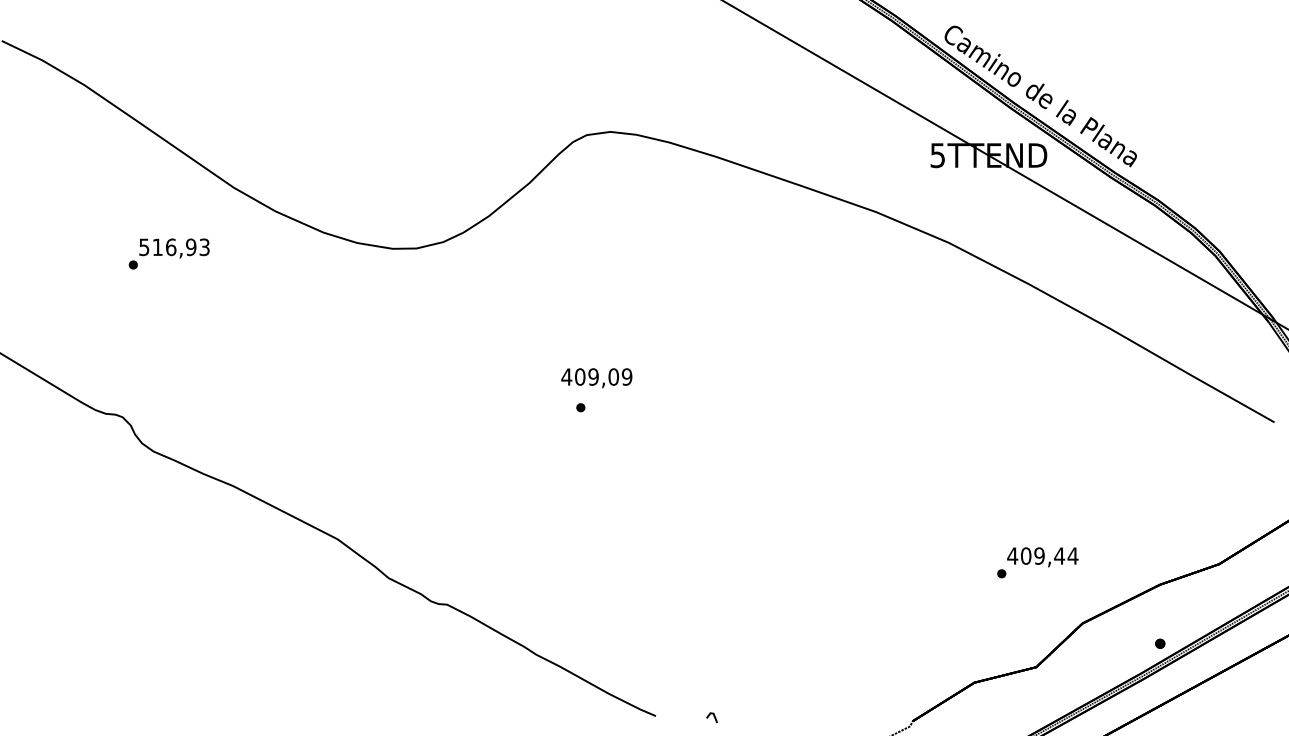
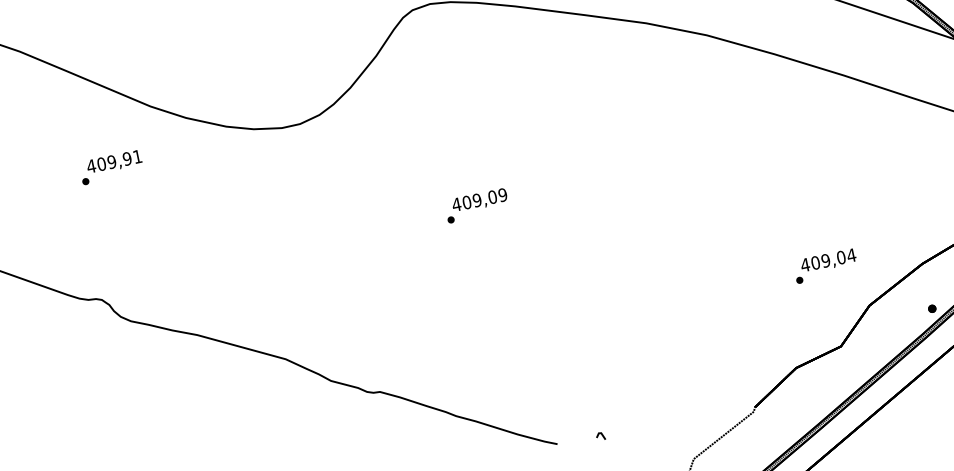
text: (173, 247) -> (113, 161), 516,93 -> 409,91
text: (596, 378) -> (479, 201), moved
text: (1059, 555) -> (841, 257), 409,44 -> 409,04

